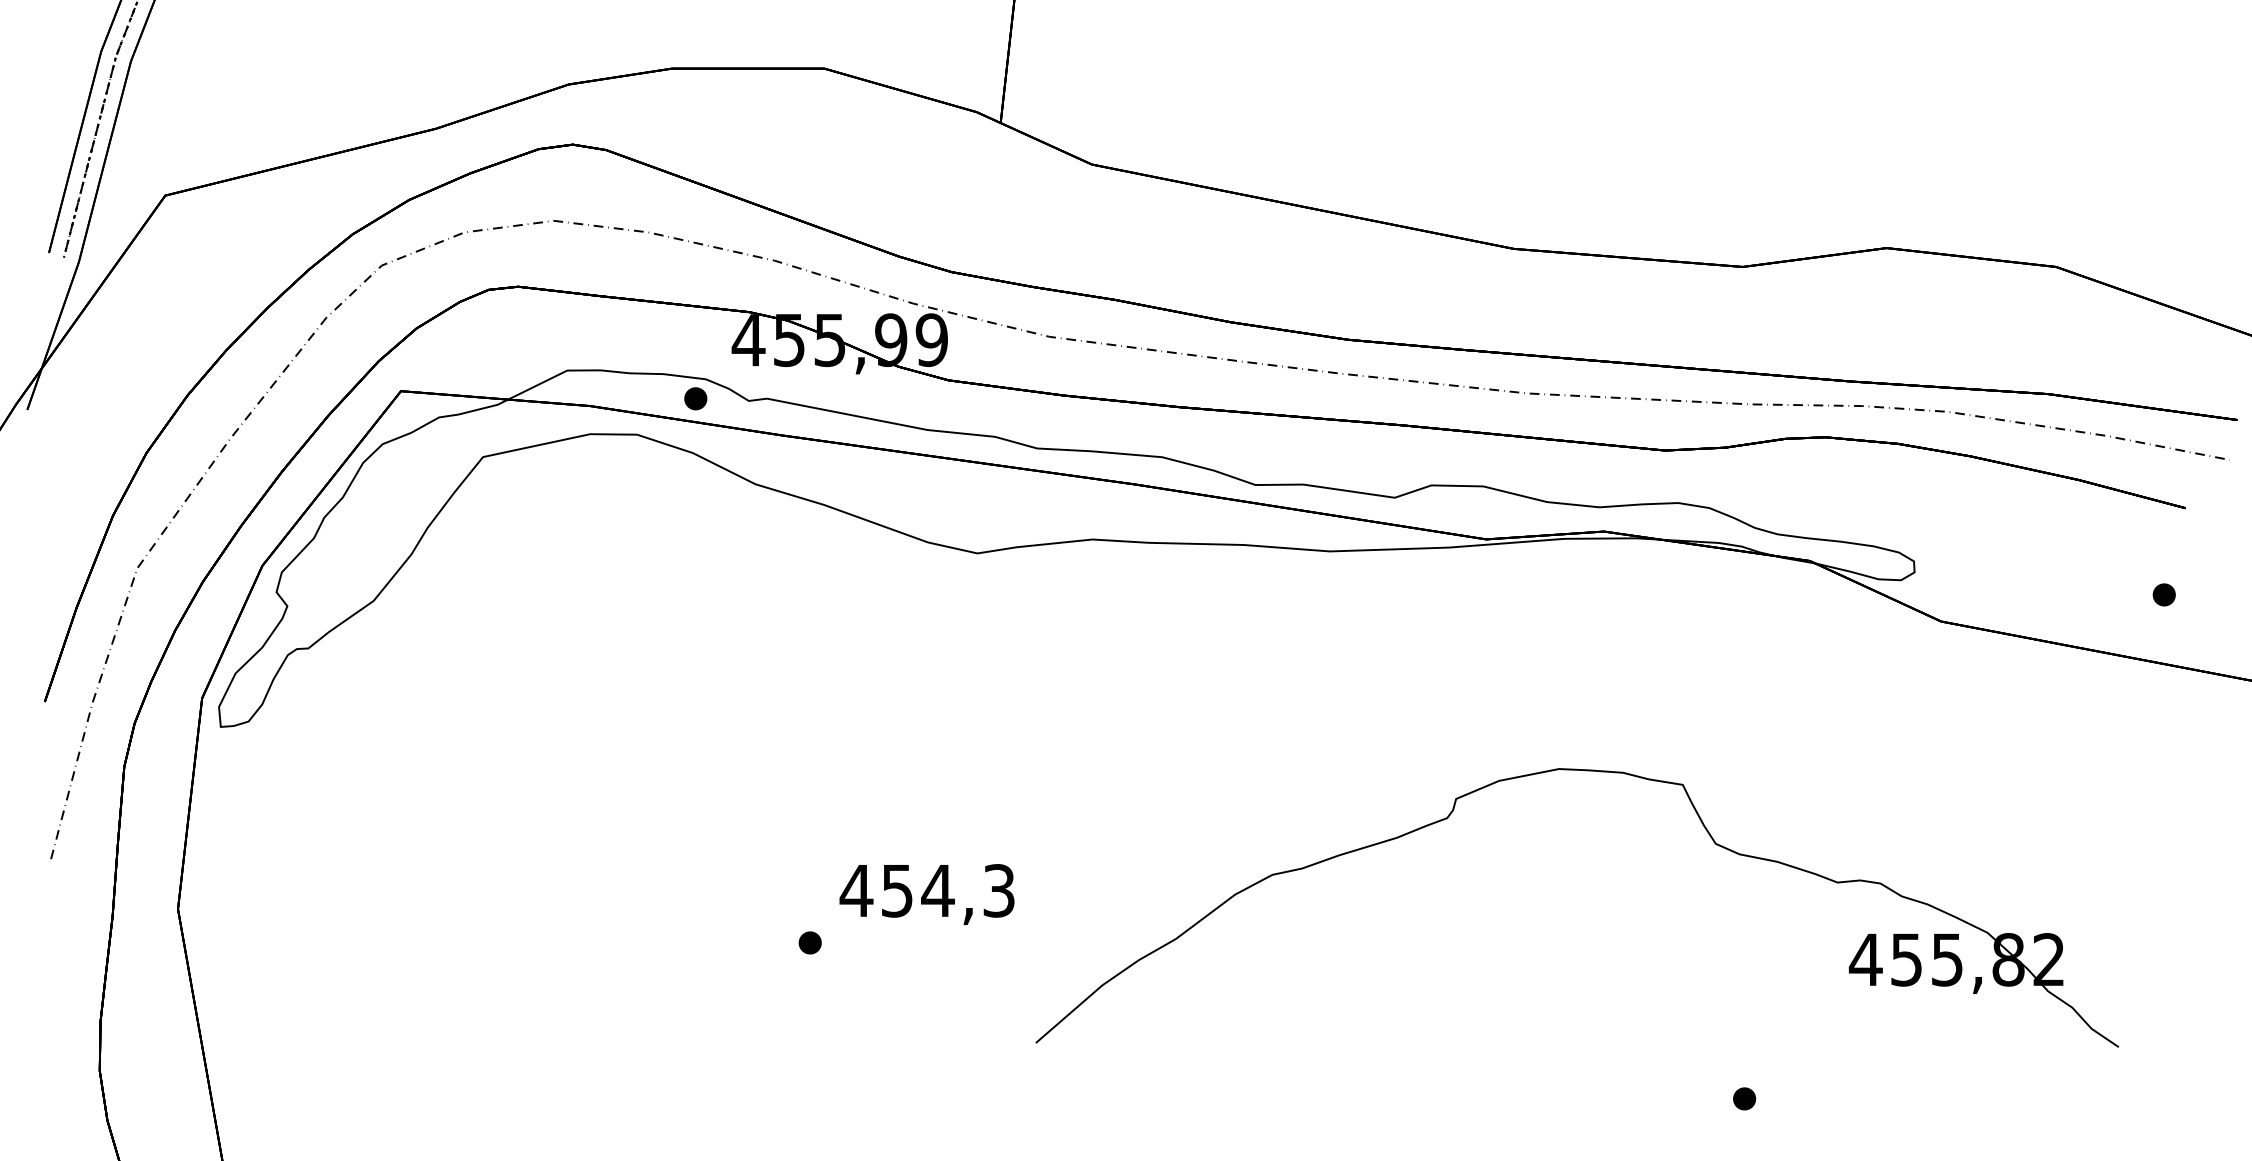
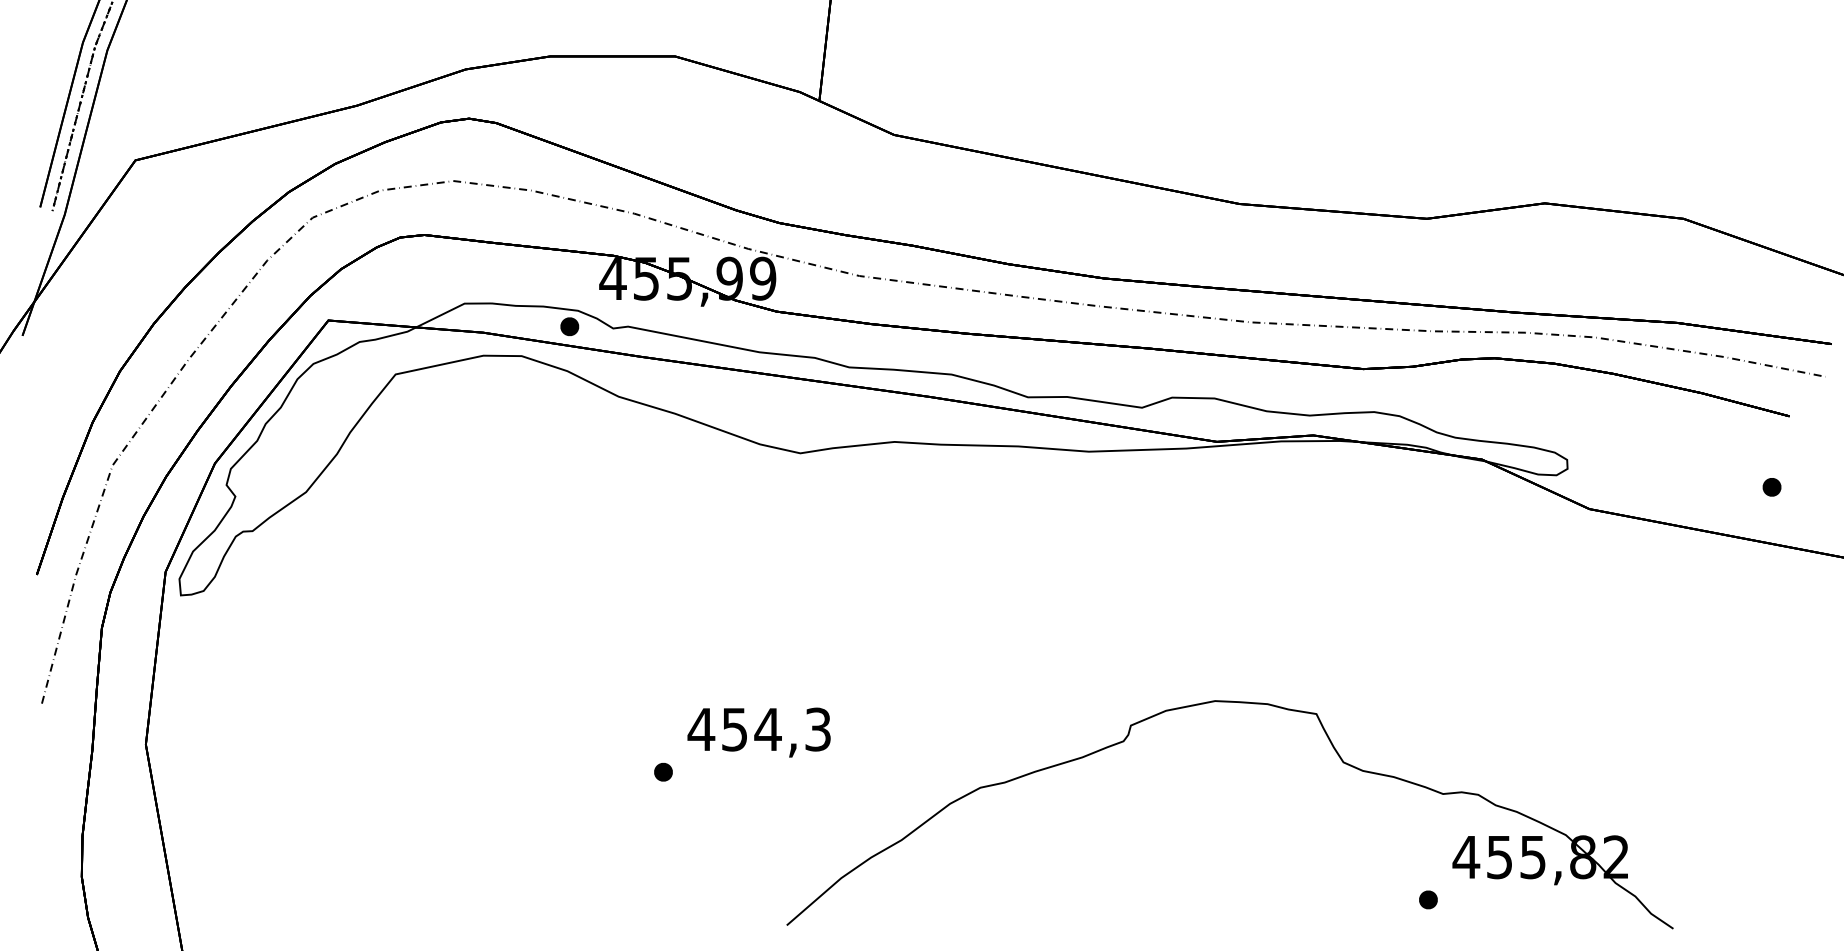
part: (1584, 771) -> (1235, 703), moved

